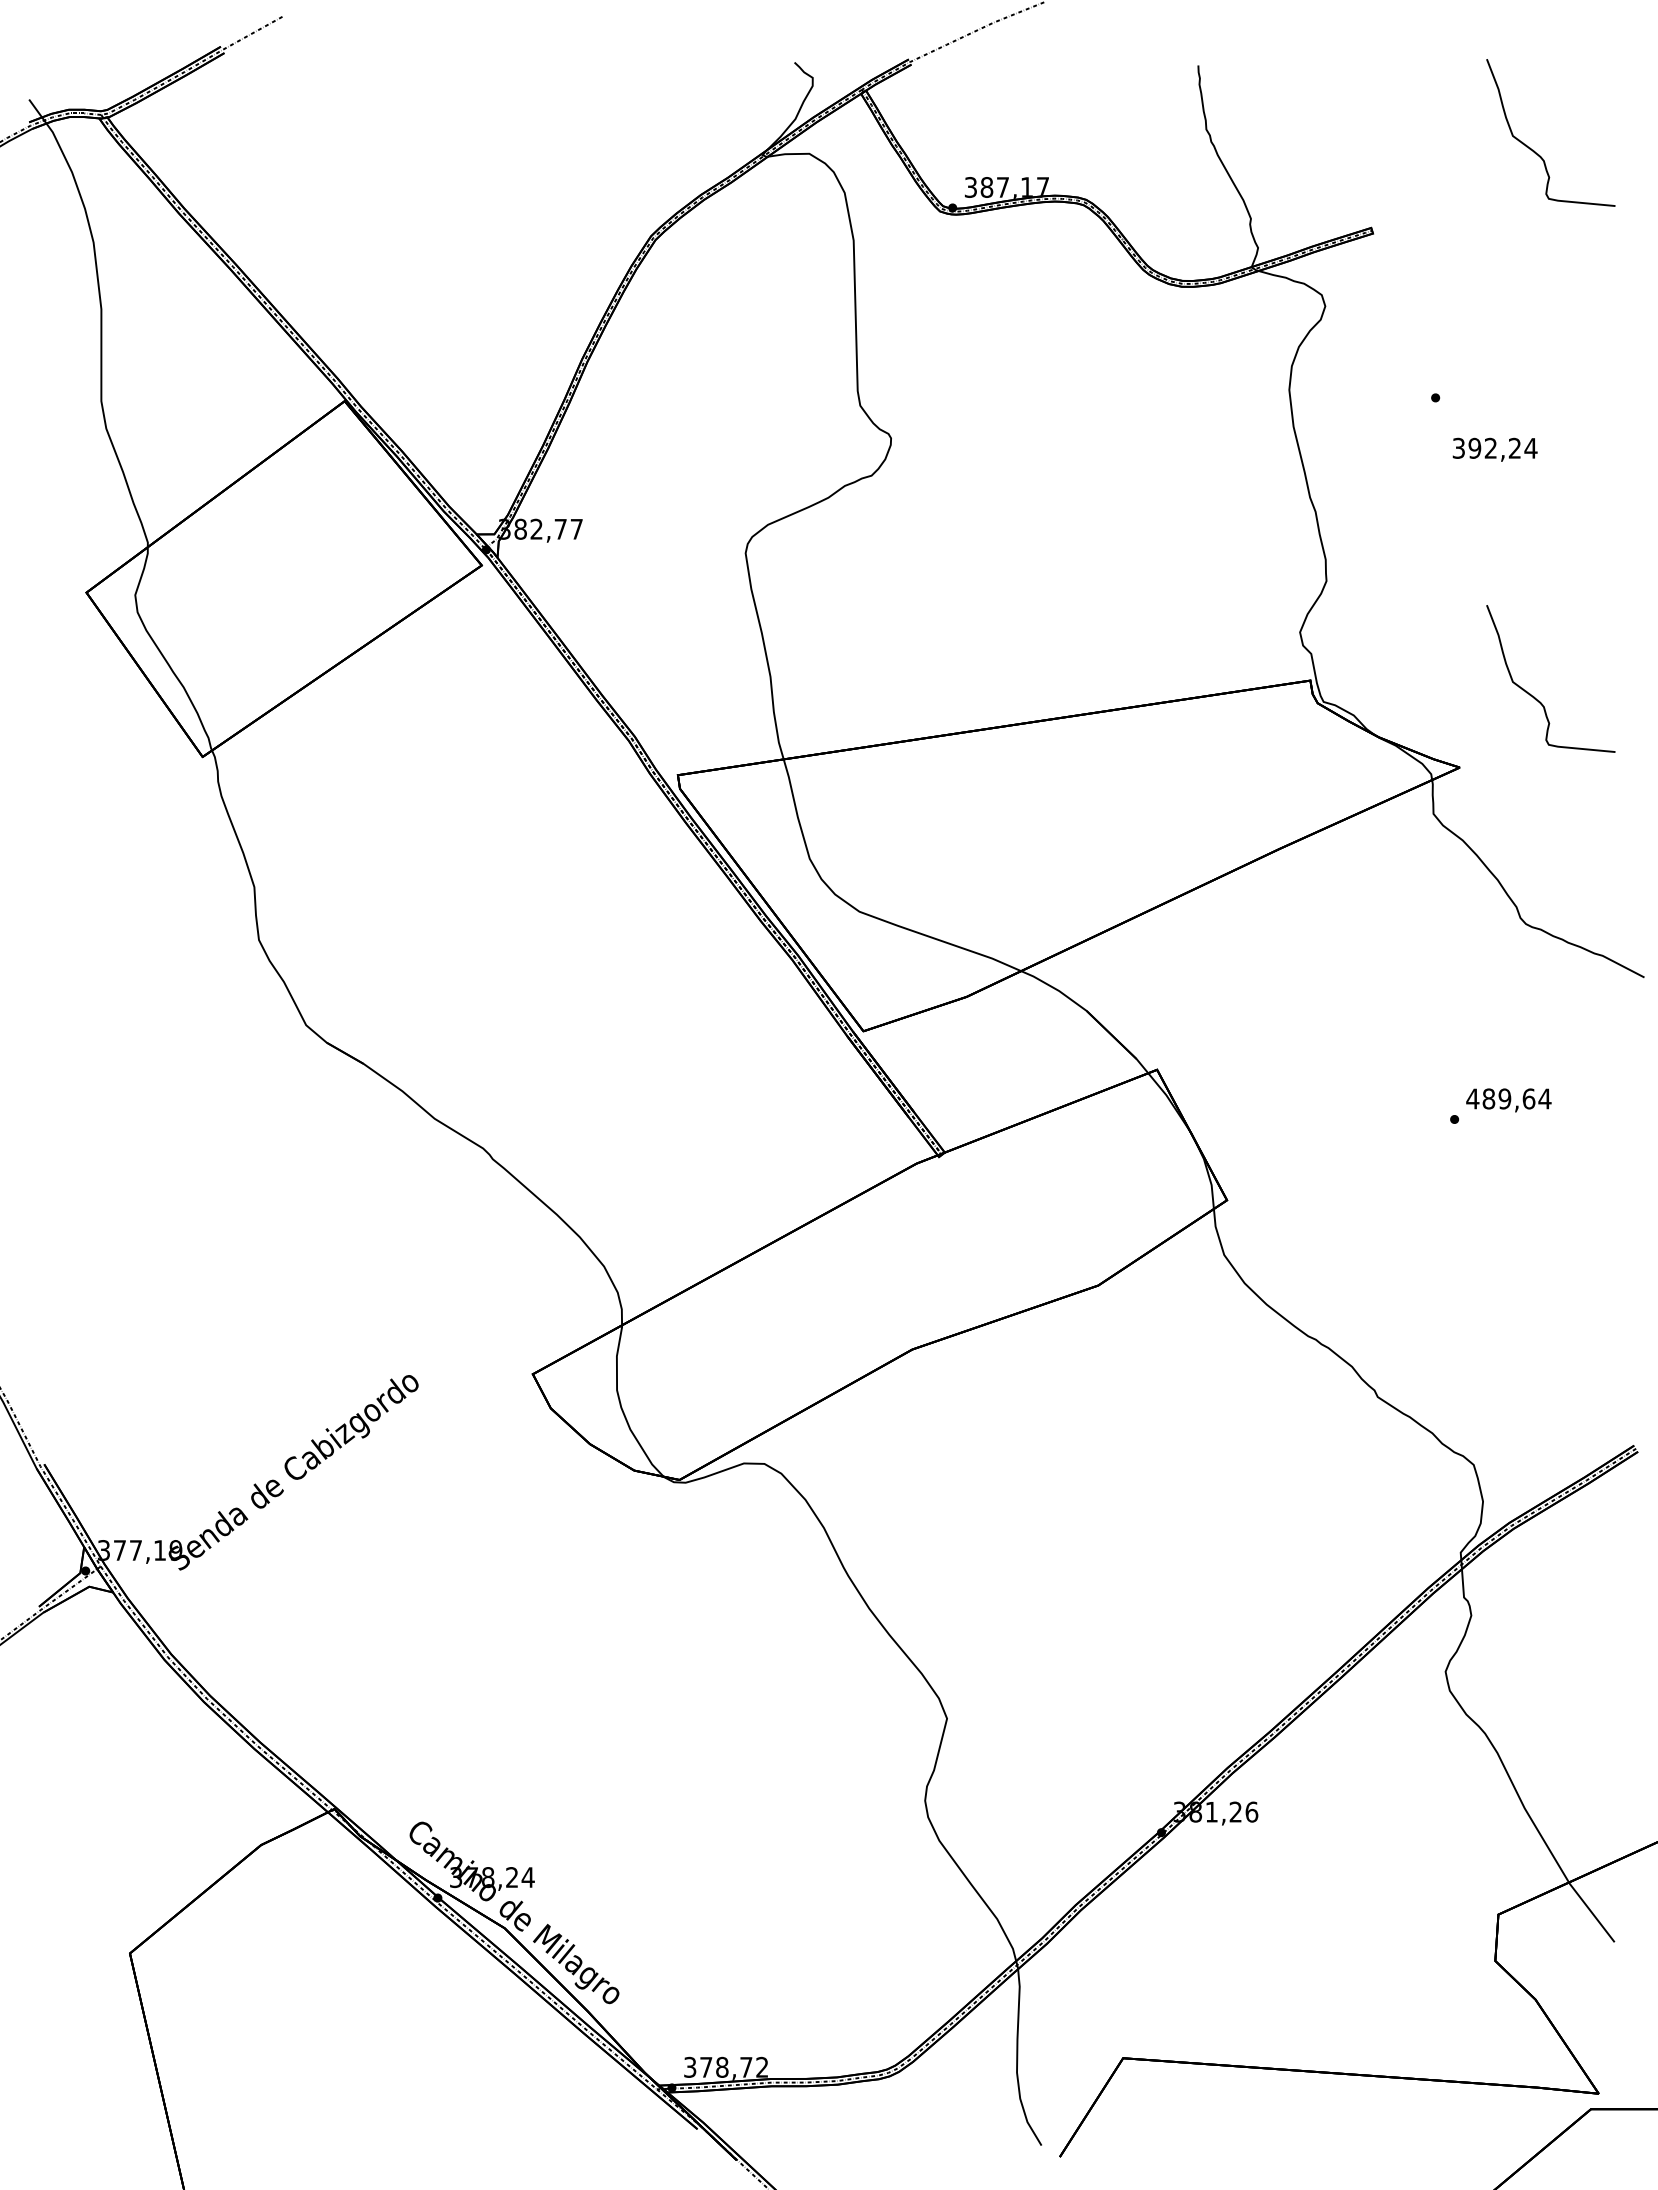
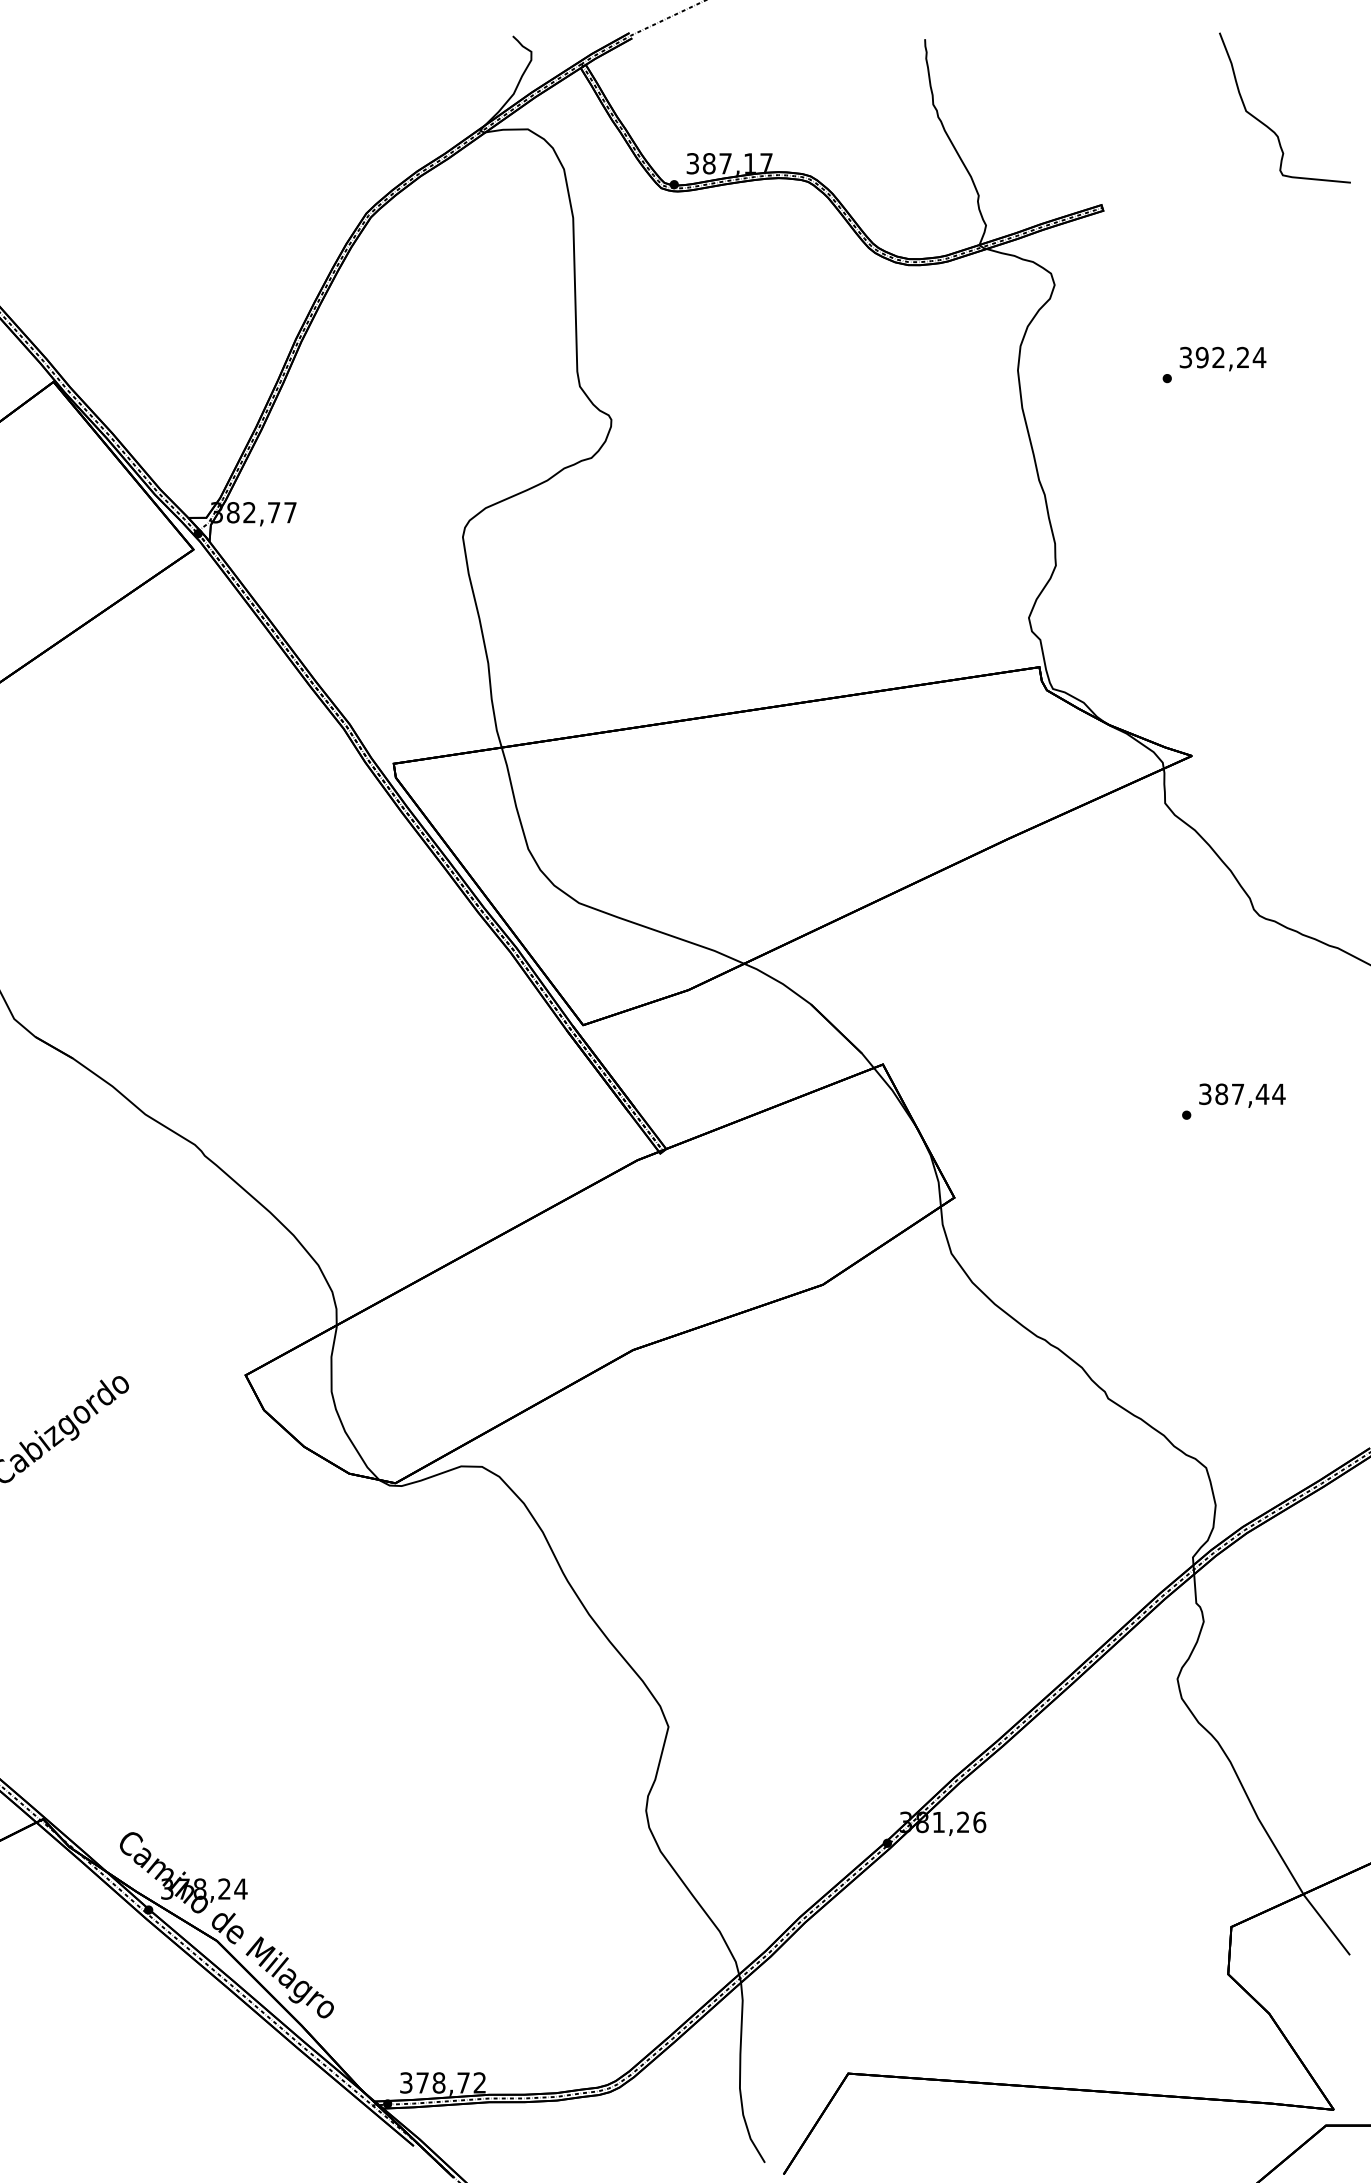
text: (1494, 449) -> (1222, 358), moved
curve: (1534, 696) -> (1268, 683), removed
text: (1500, 1098) -> (1233, 1093), 489,64 -> 387,44

